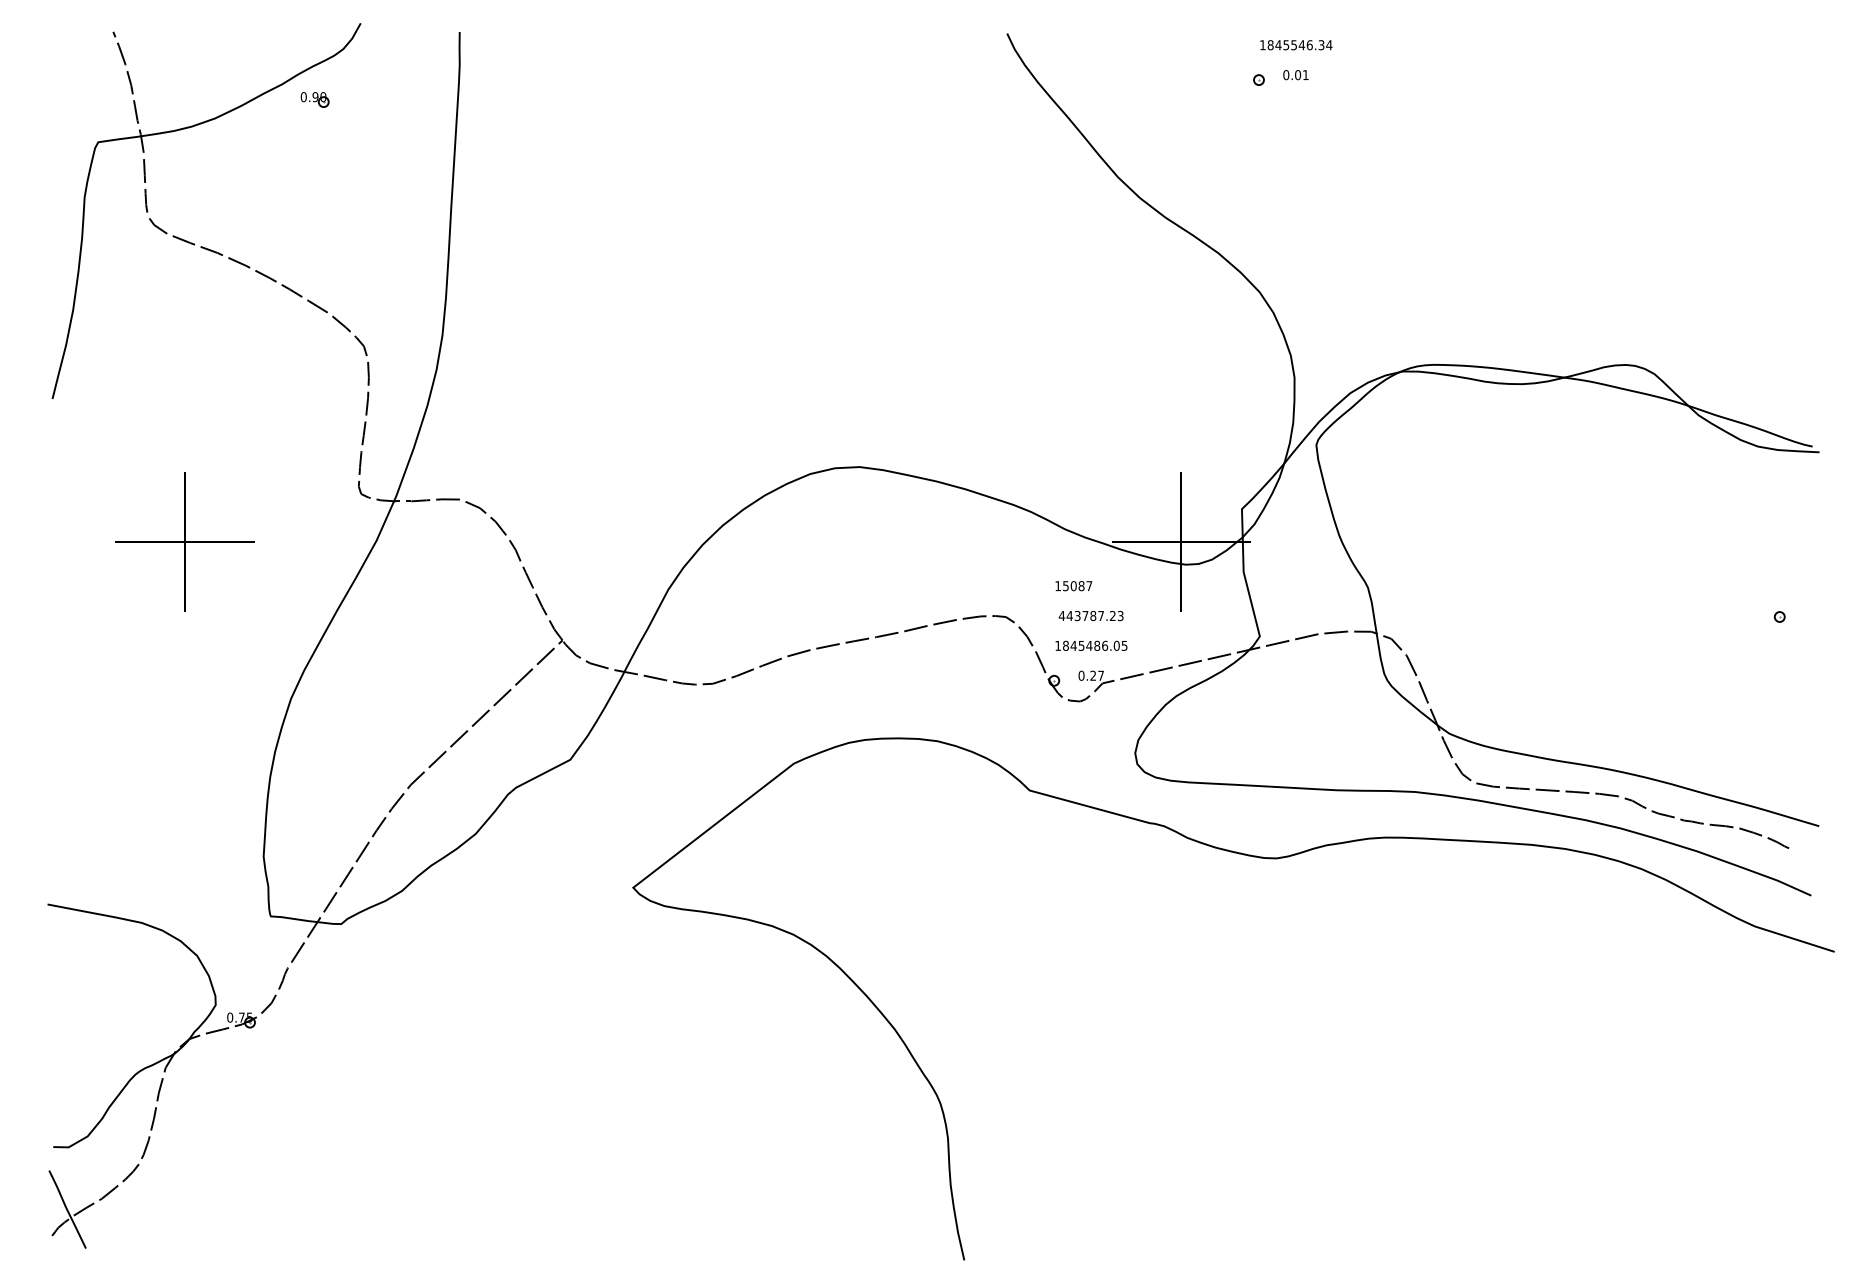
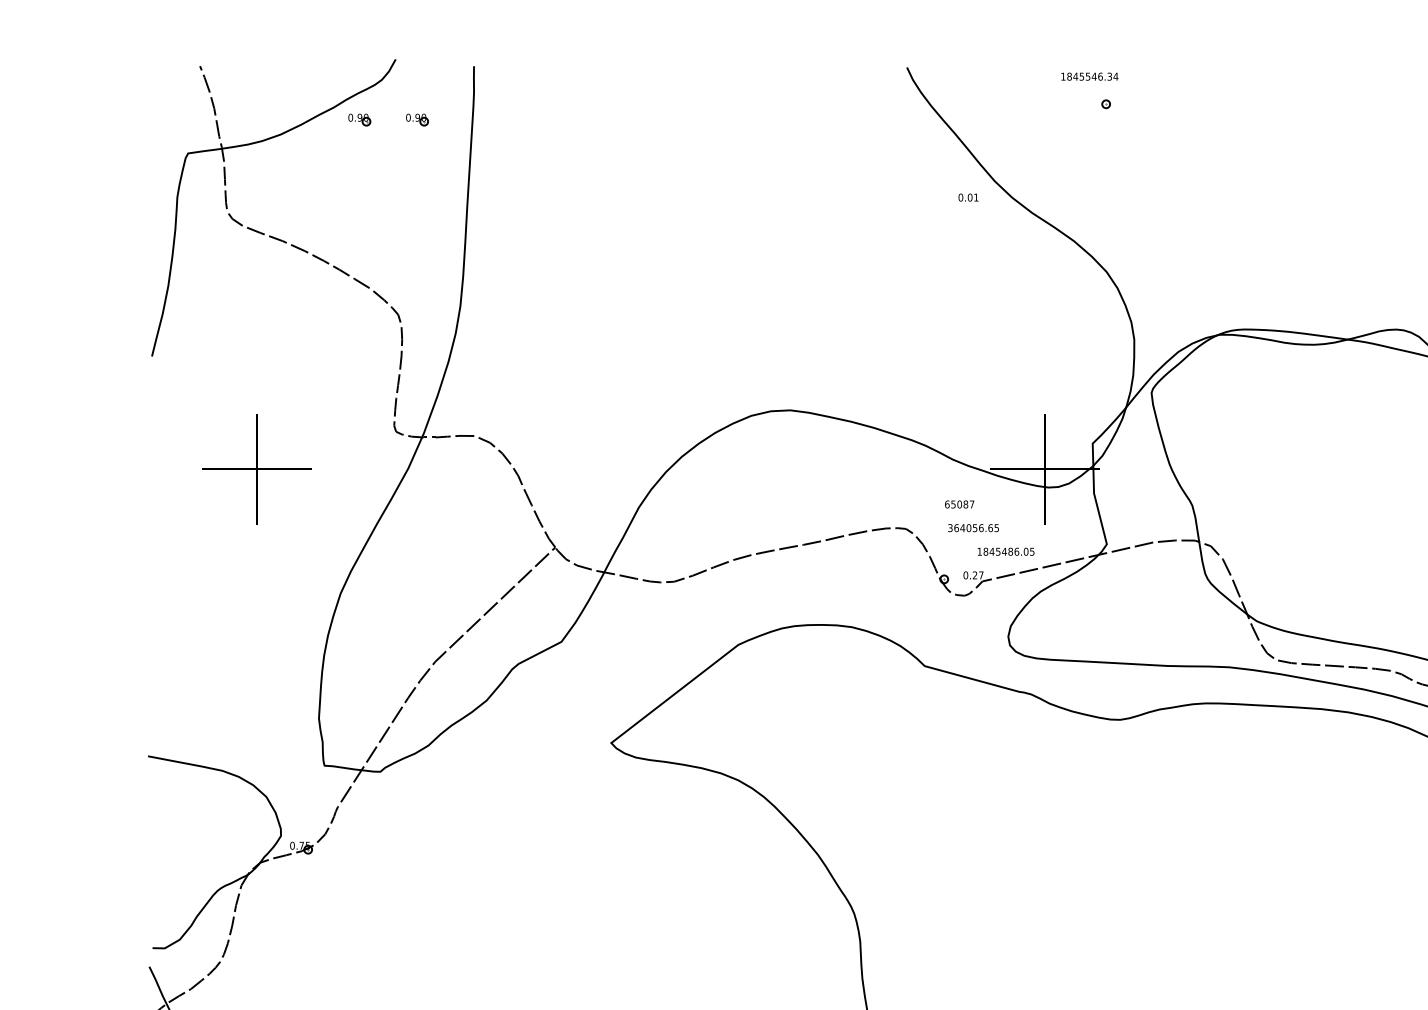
text: (1296, 45) -> (1089, 76), moved
text: (1295, 75) -> (968, 197), moved
part: (387, 99) -> (416, 119), added
text: (1058, 586) -> (947, 504), 15087 -> 65087
text: (1090, 615) -> (972, 527), 443787.23 -> 364056.65
text: (1091, 645) -> (1006, 551), moved

